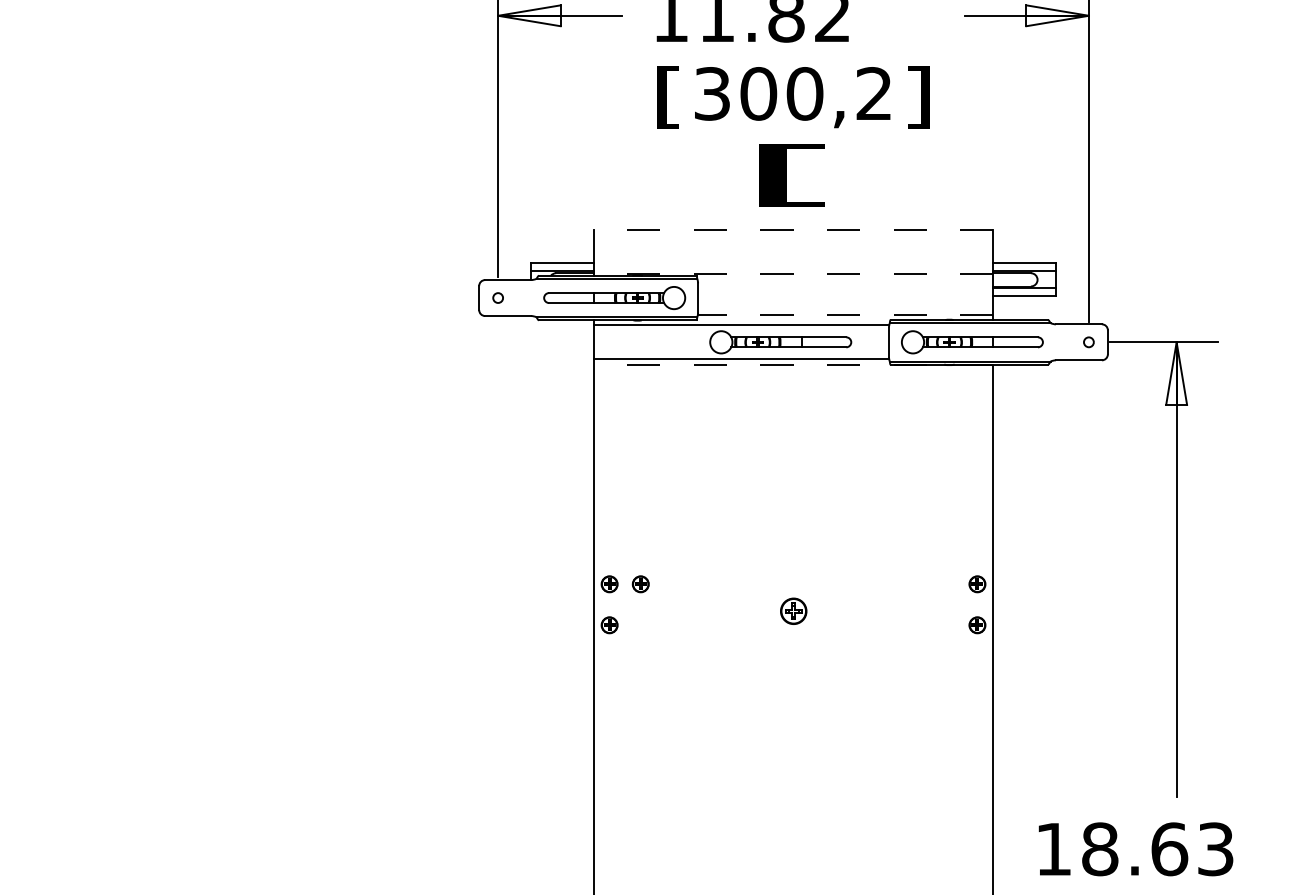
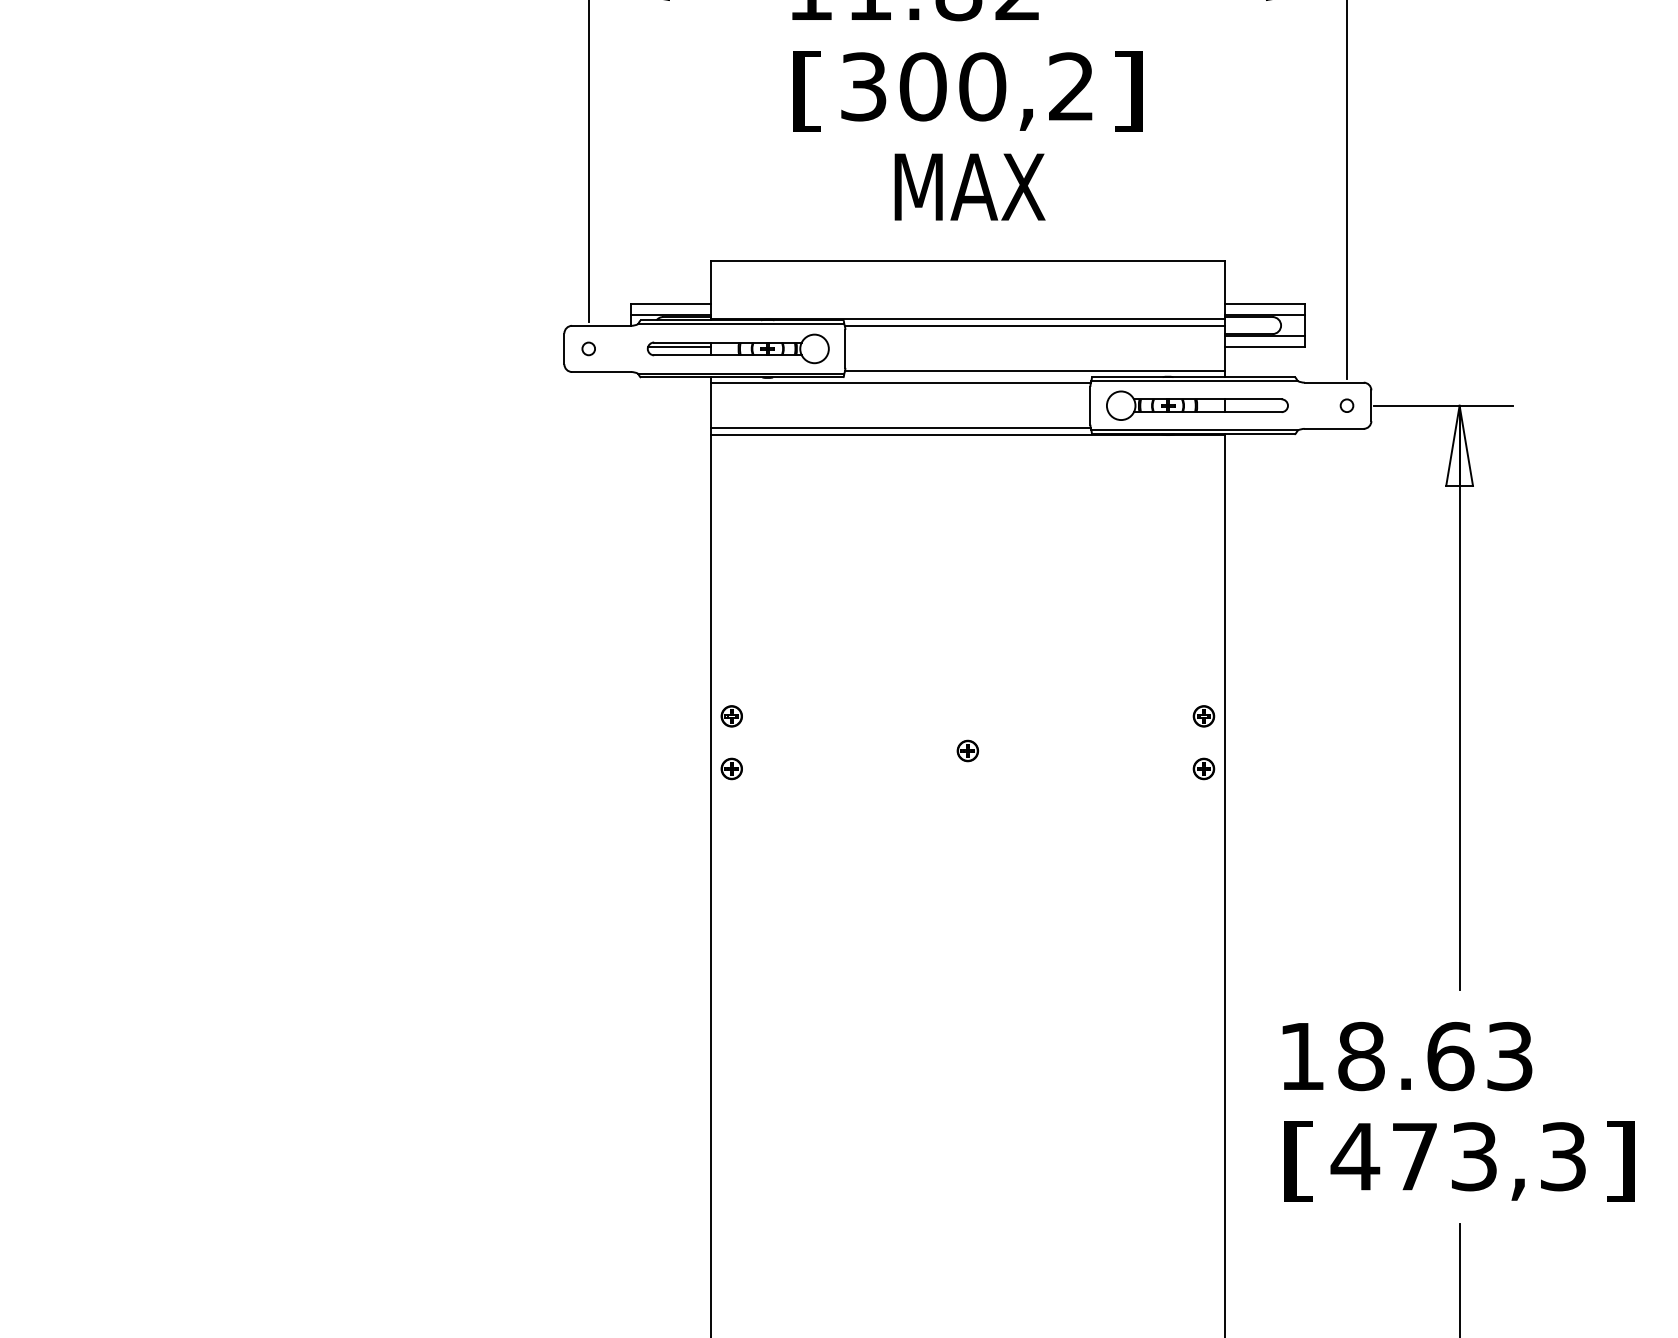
text: (794, 175) -> (969, 191), [ -> MAX
line: (793, 229) -> (967, 261), dashed -> solid
line: (793, 274) -> (967, 318), dashed -> solid
line: (845, 280) -> (1034, 326), added
line: (568, 296) -> (679, 346), added
line: (845, 314) -> (1034, 370), dashed -> solid
part: (780, 342) -> (951, 405), removed
line: (793, 365) -> (967, 435), dashed -> solid
part: (640, 584) -> (771, 716), removed
part: (793, 610) -> (967, 750), size x0.62

